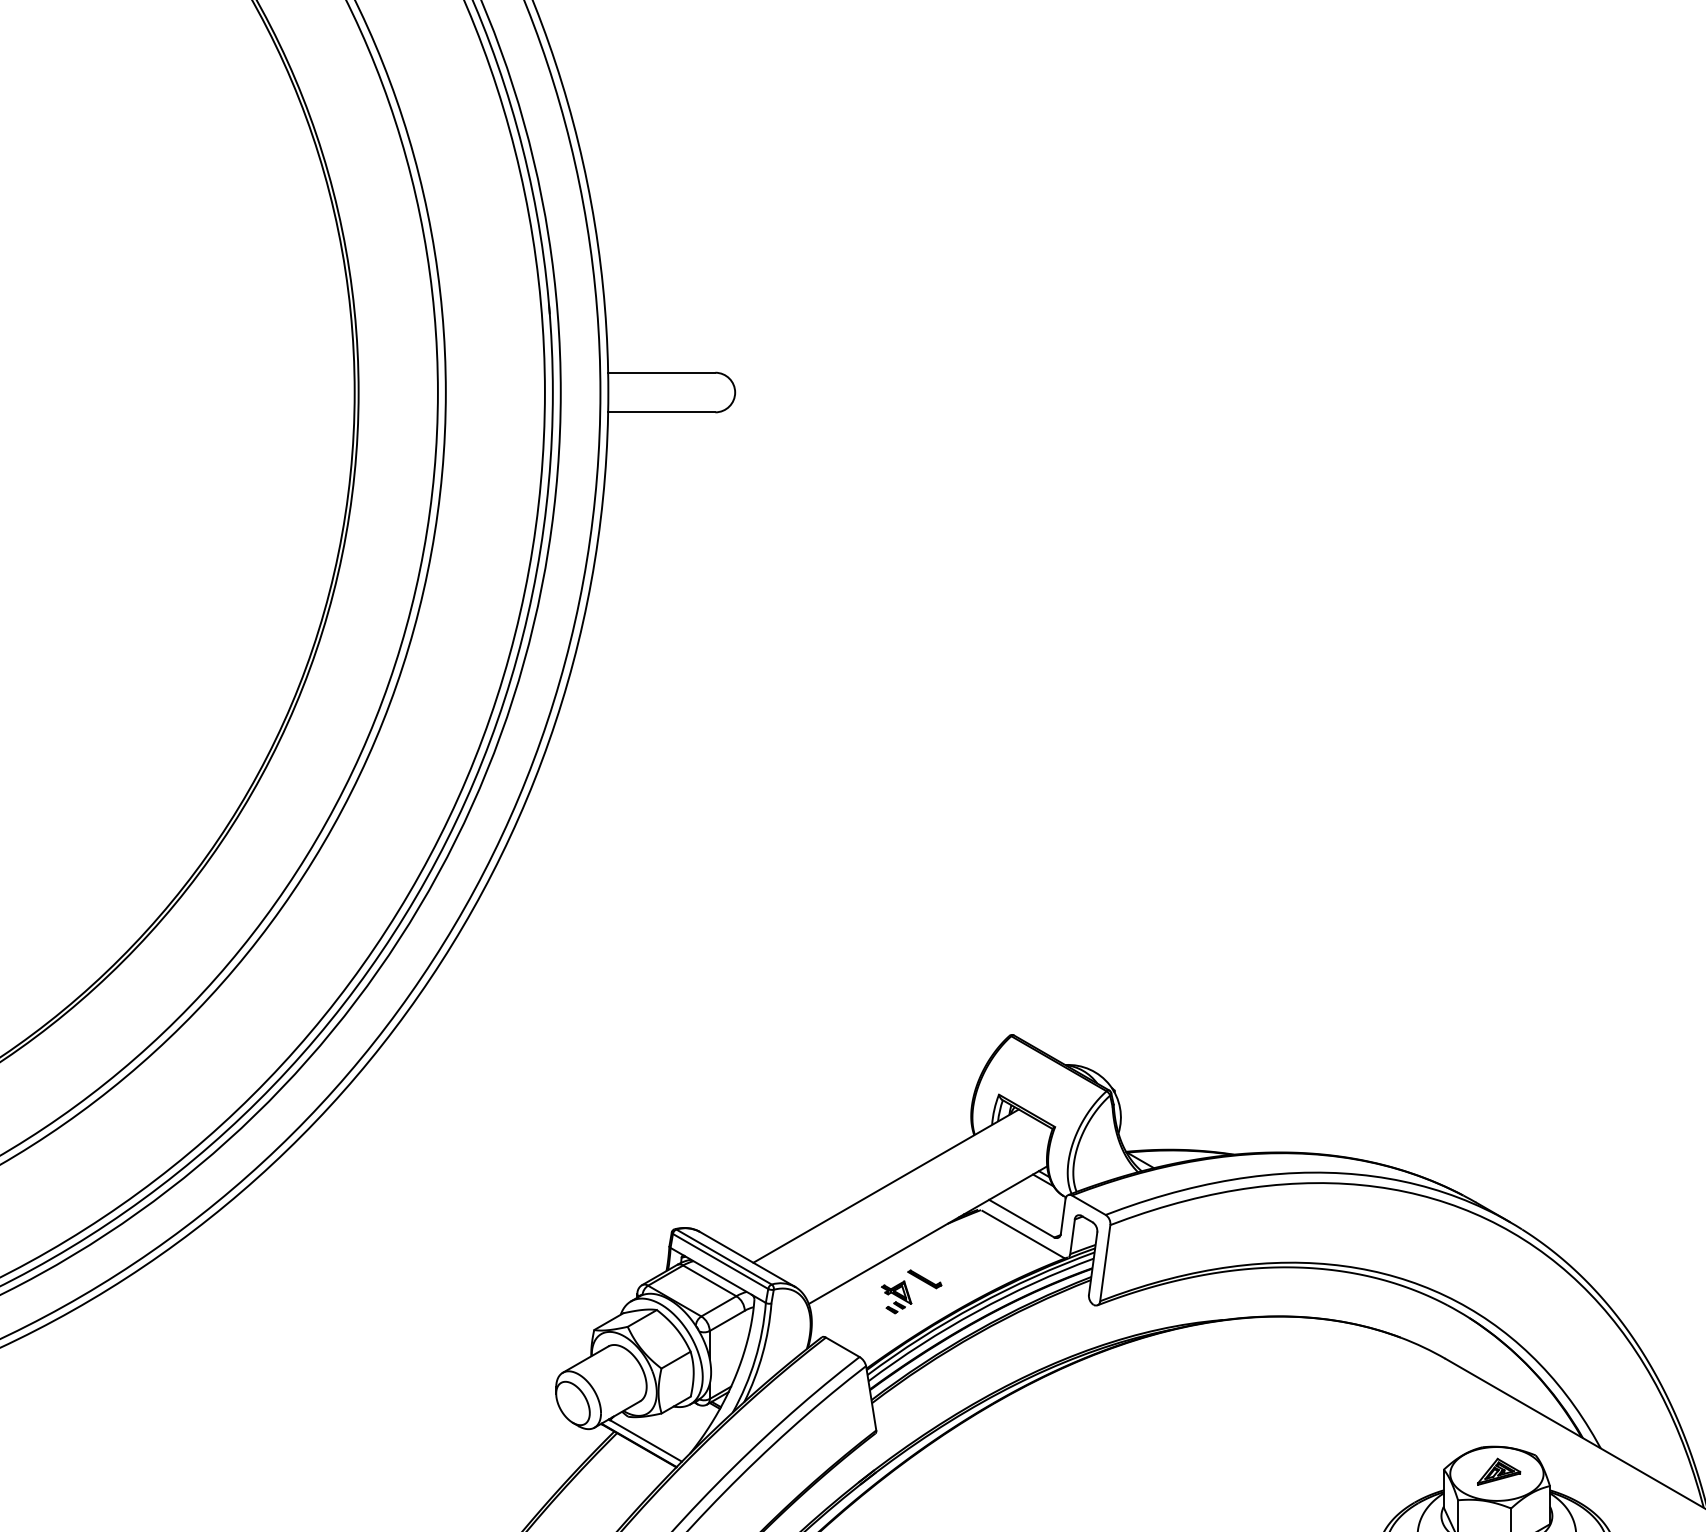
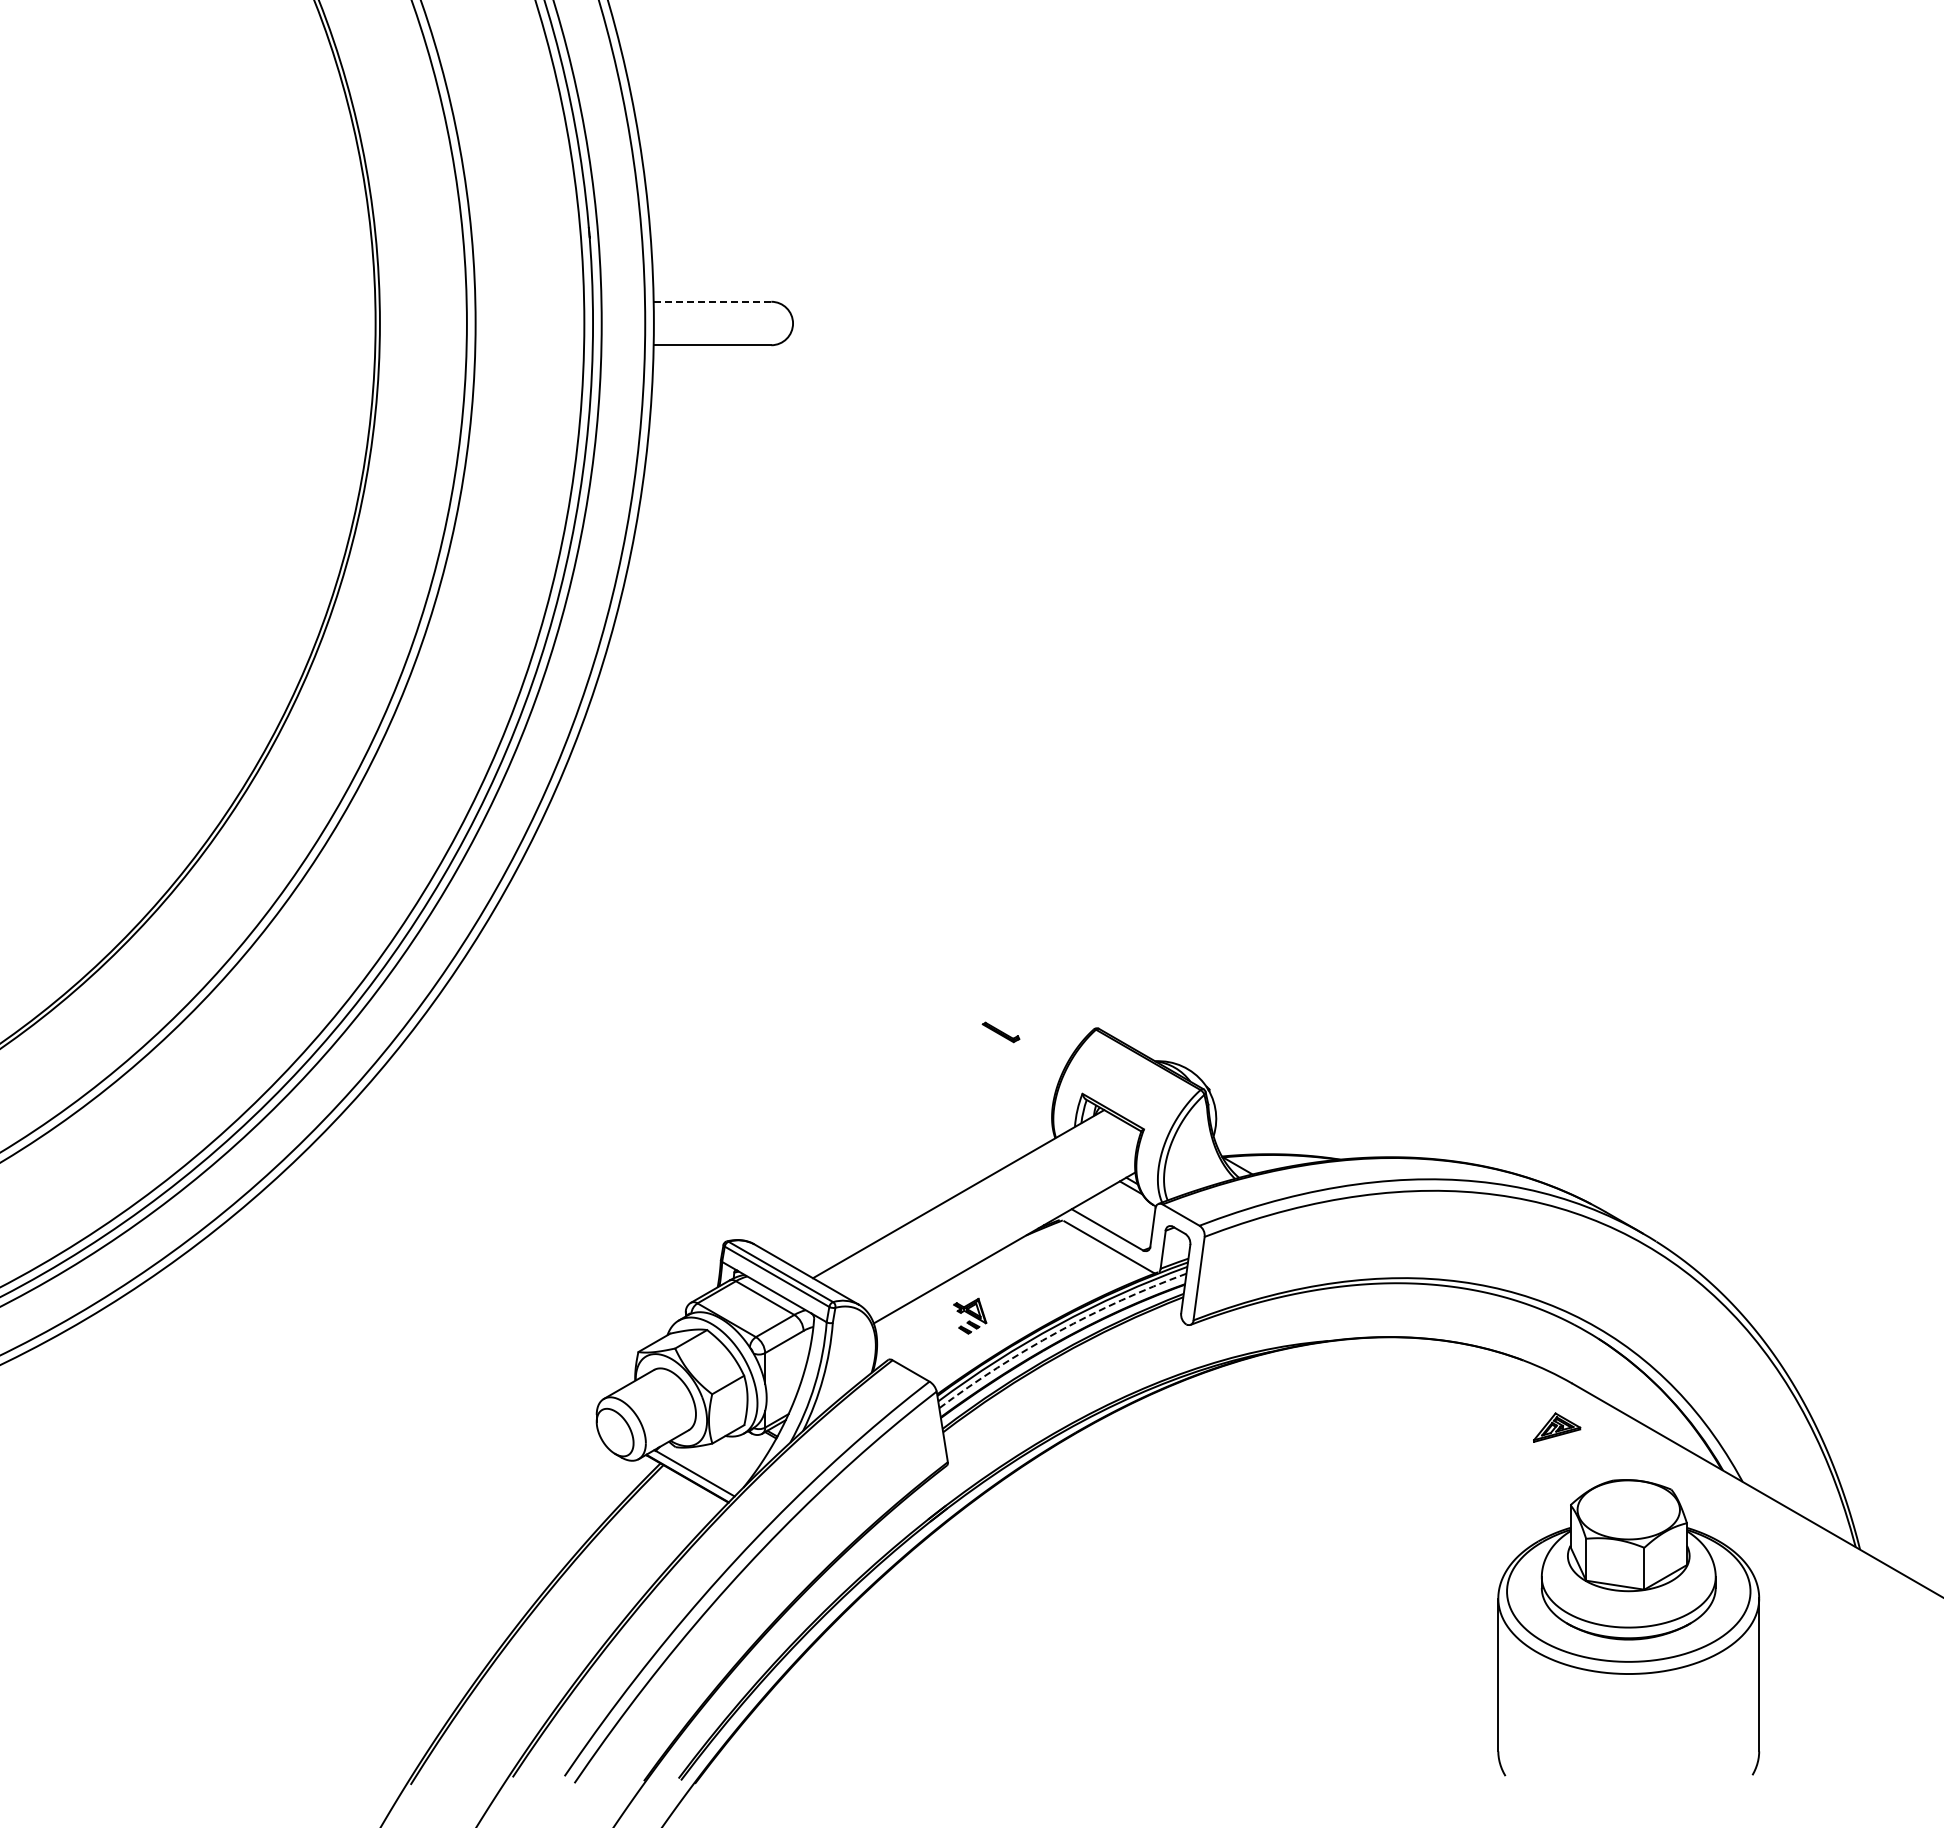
line: (661, 372) -> (712, 301), solid -> dashed
part: (924, 1279) -> (1000, 1032), moved
arc: (977, 1311) -> (1058, 1331), solid -> dashed
part: (1499, 1471) -> (1557, 1427), moved

